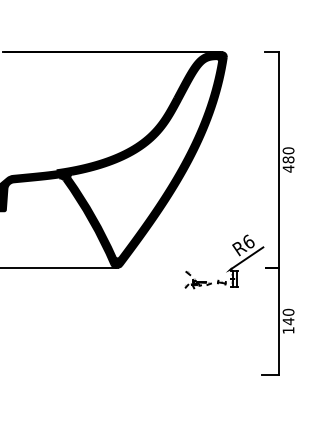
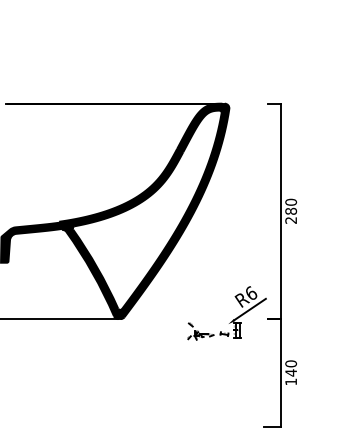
text: (287, 169) -> (290, 220), 480 -> 280

